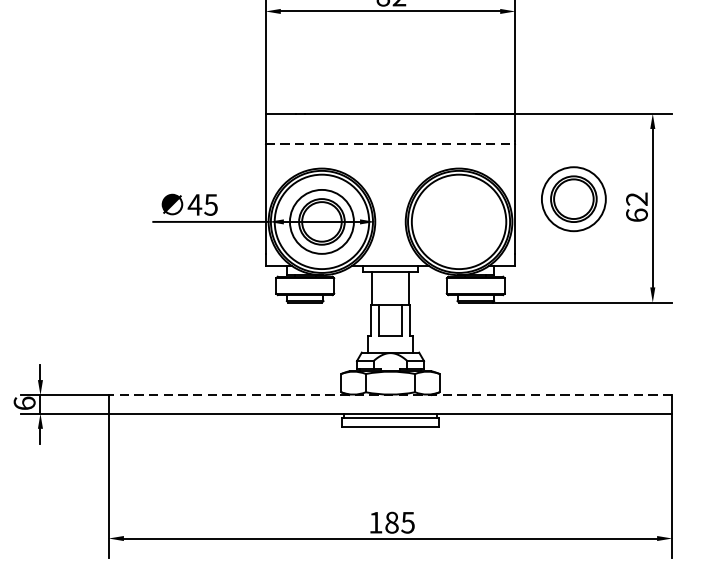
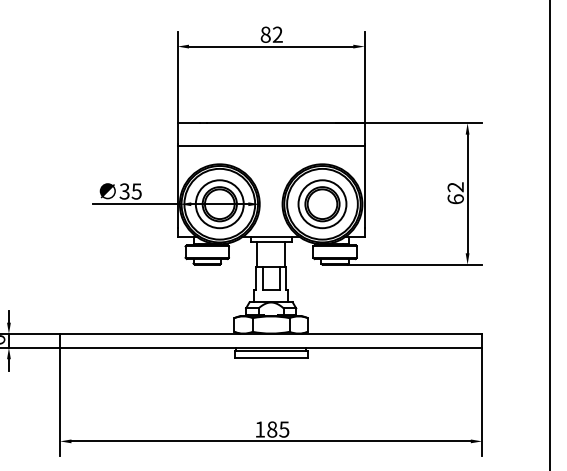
line: (390, 144) -> (271, 146), dashed -> solid
part: (573, 199) -> (322, 204), moved
text: (194, 204) -> (124, 191), 45 -> 35
line: (389, 395) -> (270, 334), dashed -> solid

